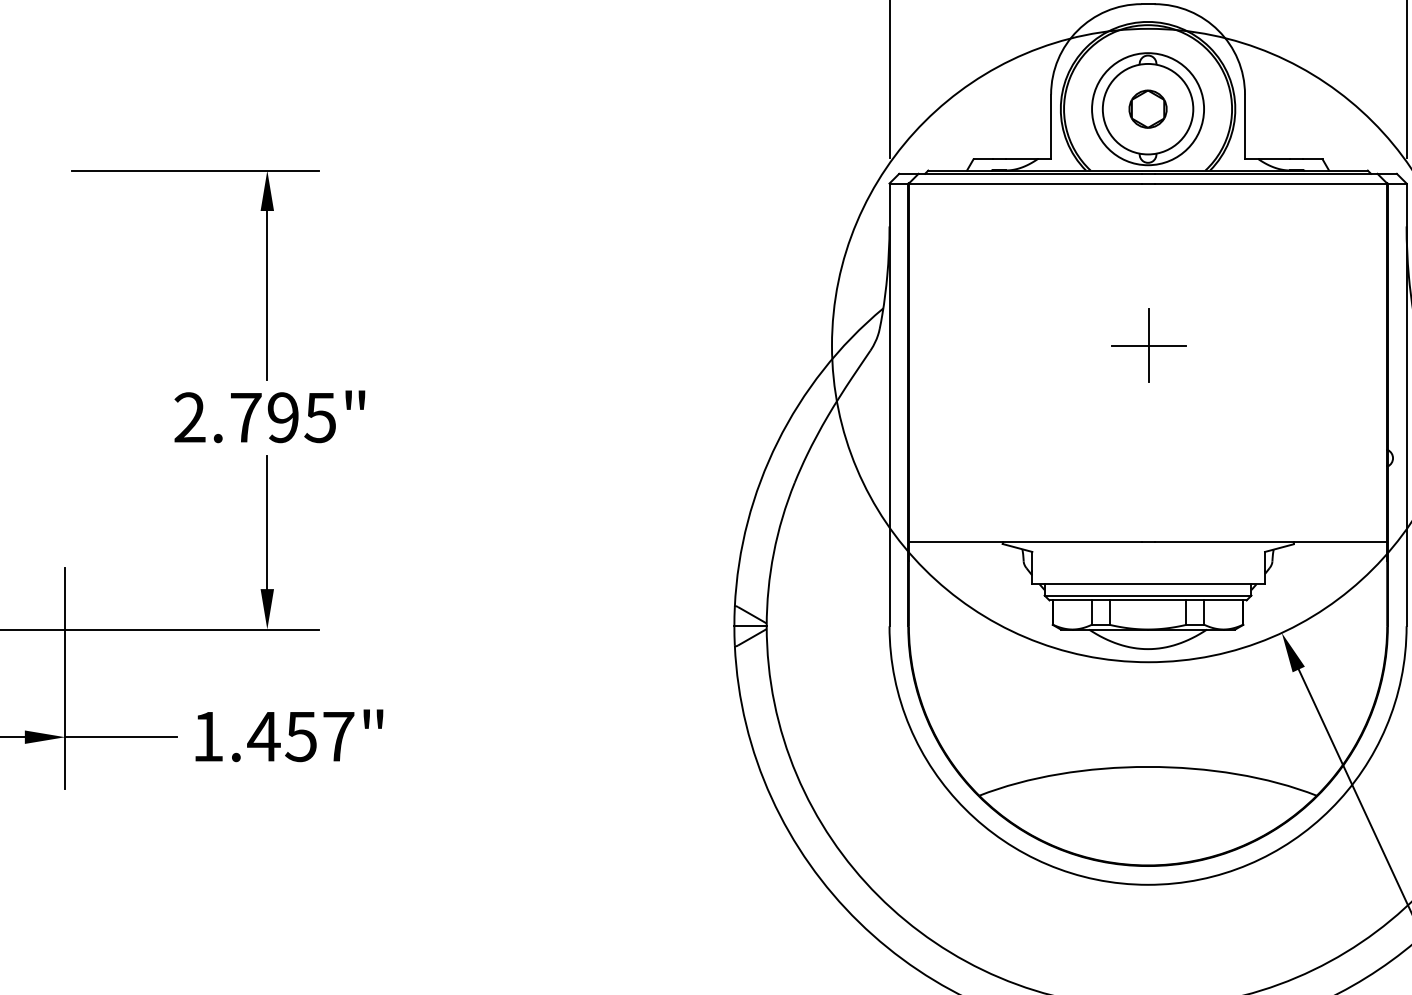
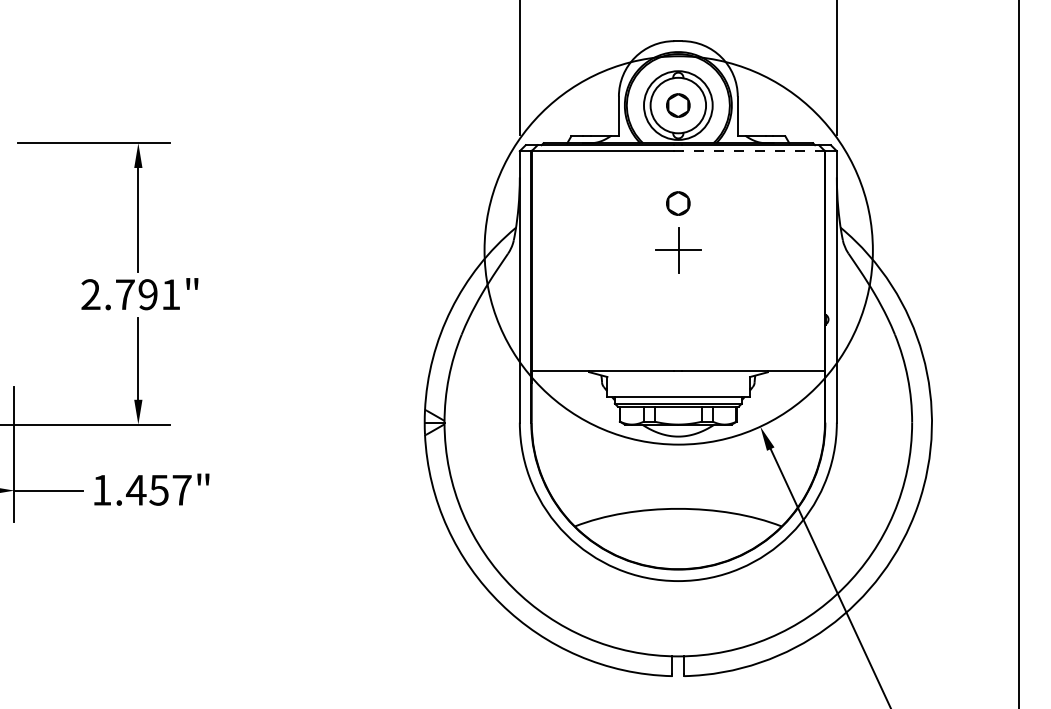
line: (1270, 184) -> (753, 151), solid -> dashed
part: (1148, 268) -> (678, 203), added
text: (319, 417) -> (170, 294), 2.795" -> 2.791"

